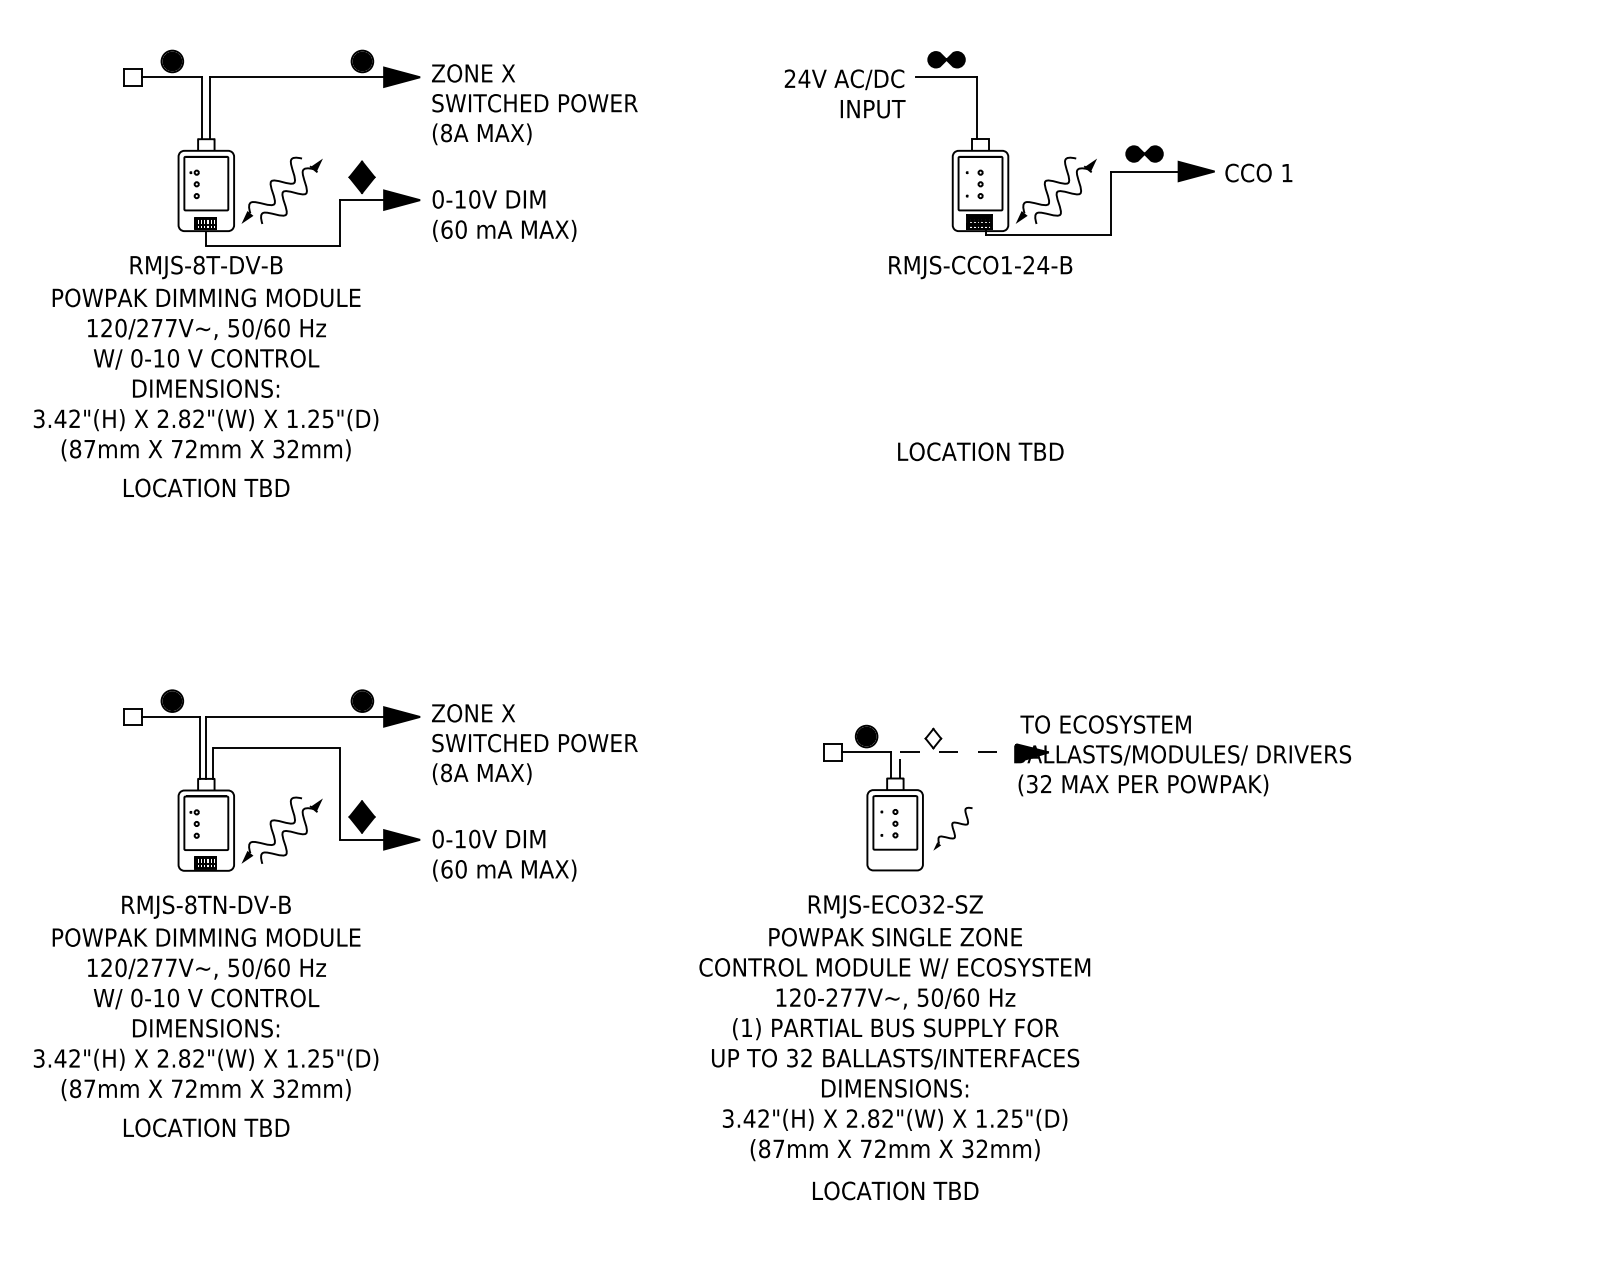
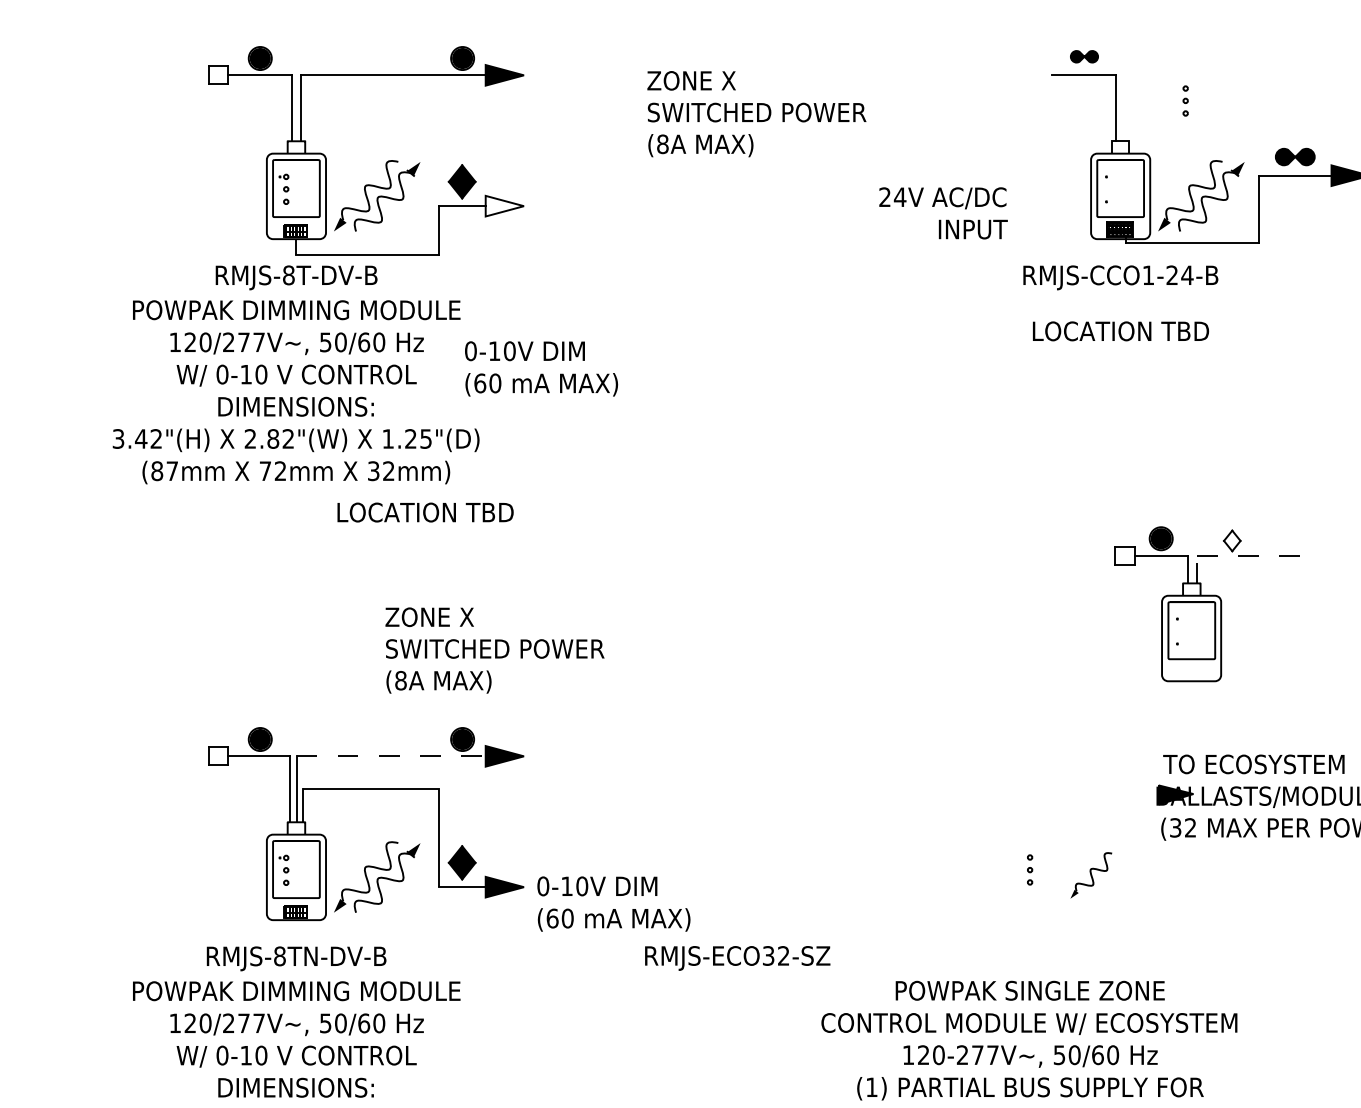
part: (946, 59) -> (1084, 56), size x0.7
text: (844, 93) -> (942, 212), moved
text: (534, 104) -> (756, 113), moved
part: (980, 184) -> (1185, 101), moved
fill: (402, 199) -> (505, 205), removed
text: (504, 215) -> (541, 368), moved
text: (980, 451) -> (1120, 331), moved
text: (206, 487) -> (425, 512), moved
line: (295, 716) -> (391, 755), solid -> dashed
text: (534, 744) -> (494, 650), moved
part: (909, 797) -> (1206, 603), moved
text: (895, 906) -> (737, 958), moved

